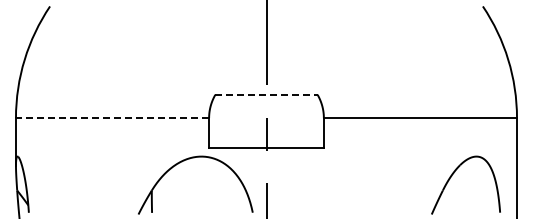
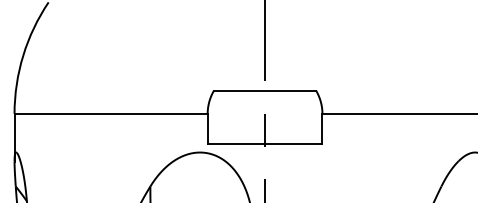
line: (266, 94) -> (265, 90), dashed -> solid
line: (112, 118) -> (111, 114), dashed -> solid

